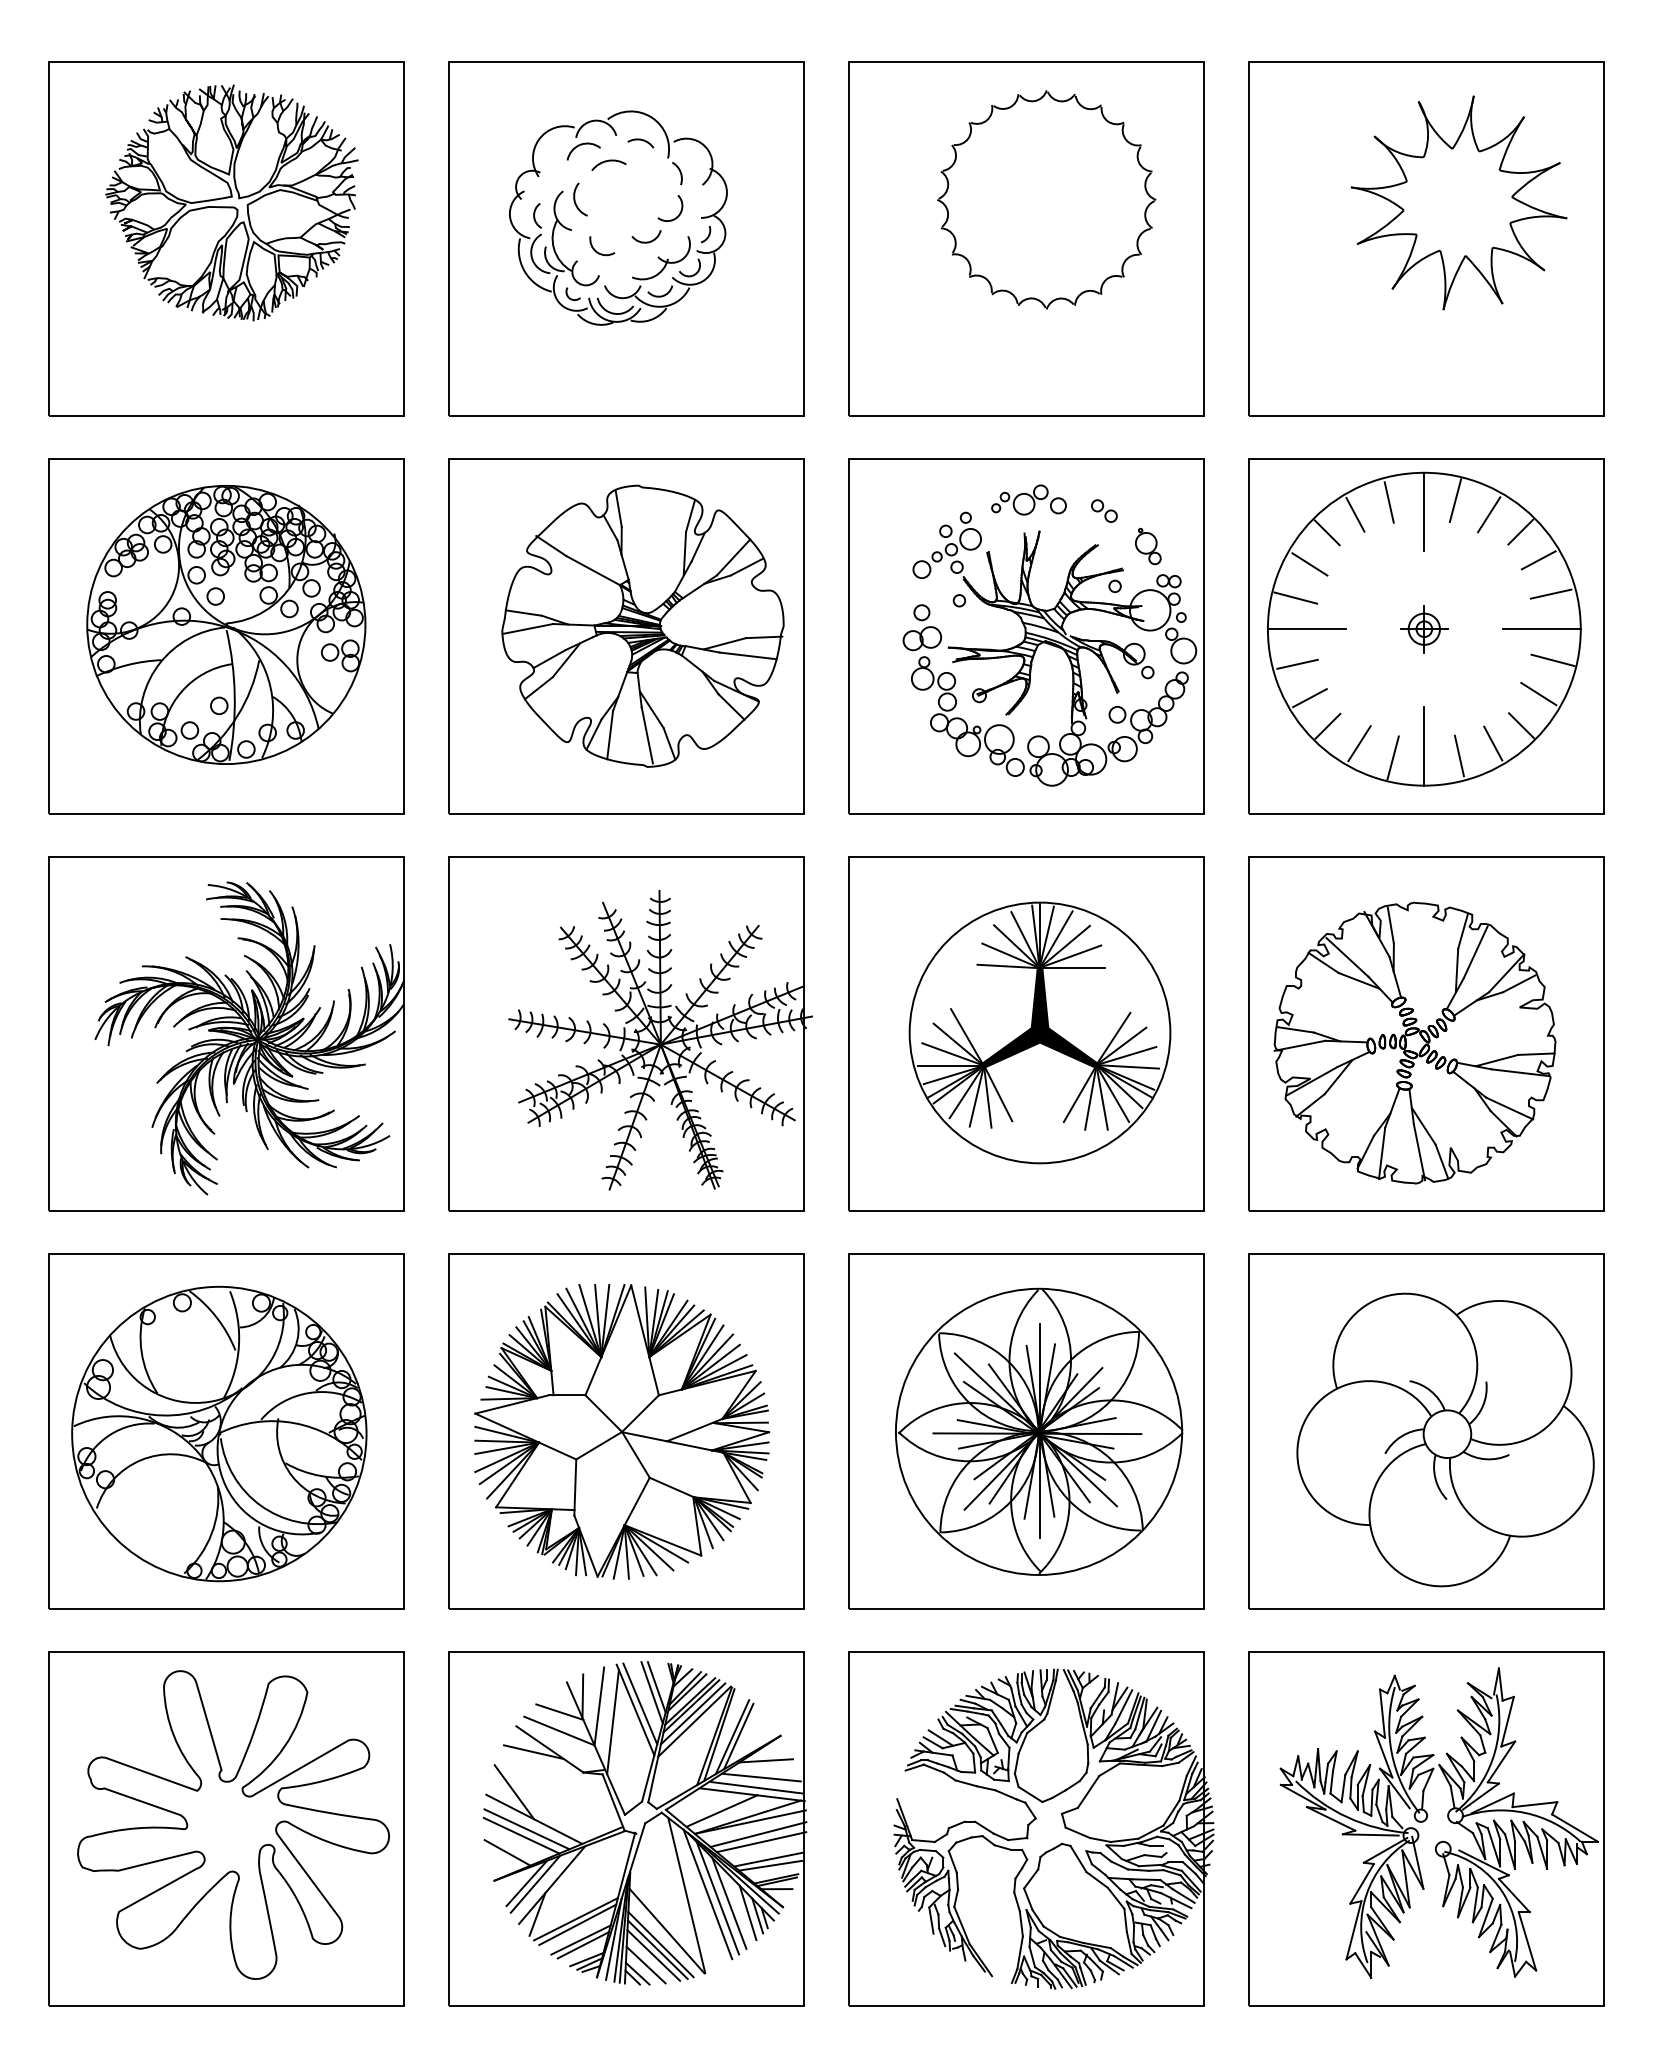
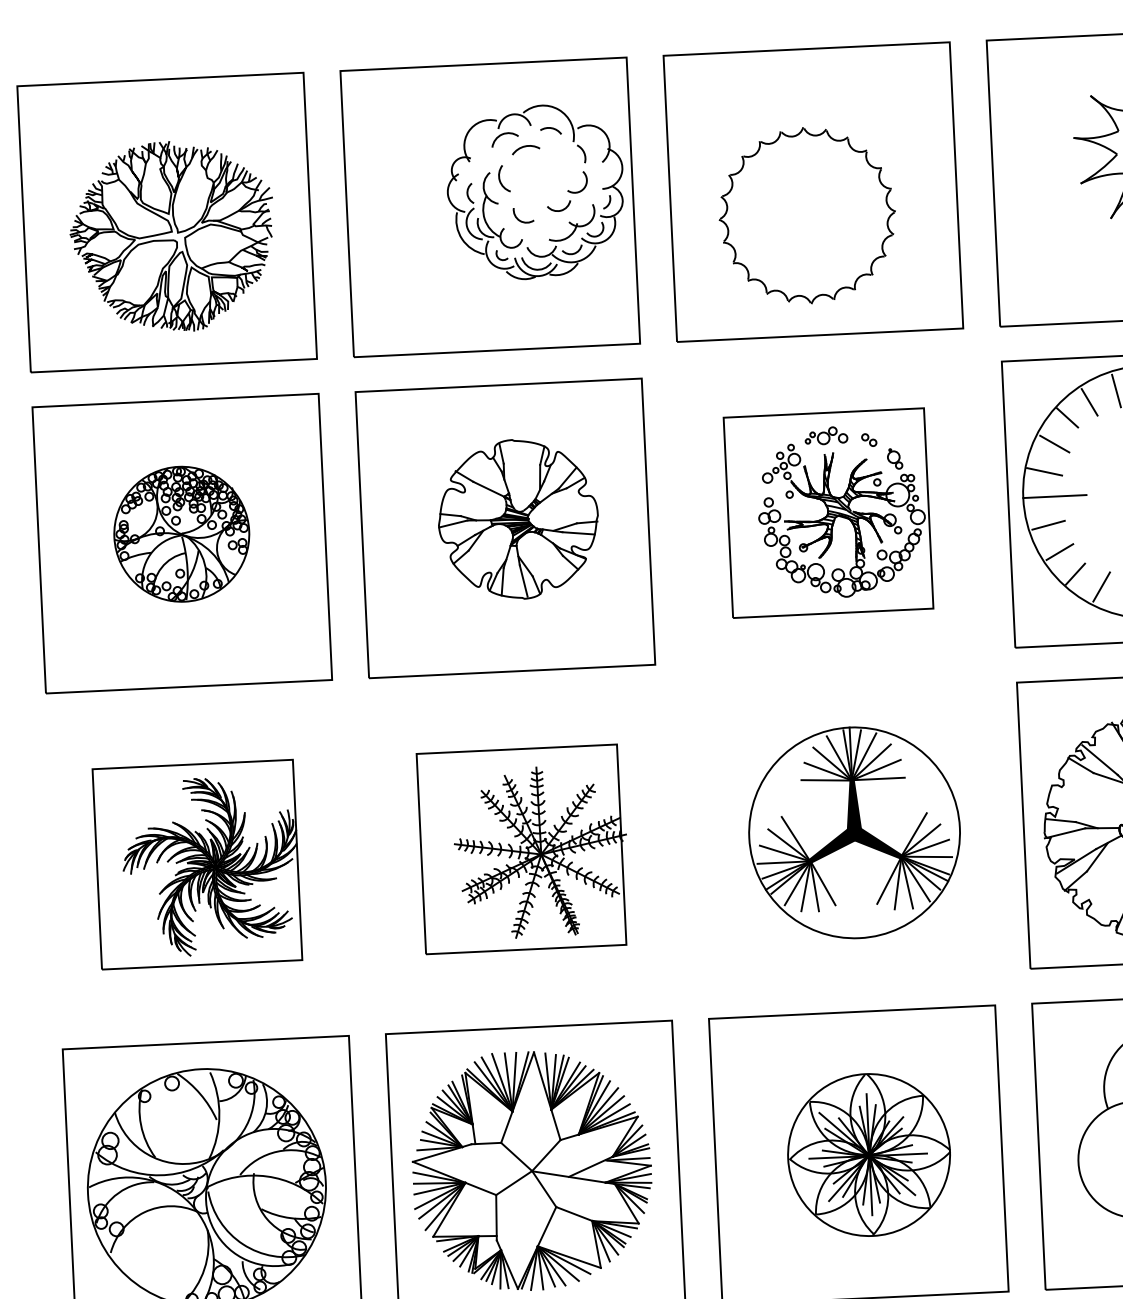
part: (1046, 199) -> (807, 215), moved
part: (231, 202) -> (171, 236), moved
part: (631, 236) -> (546, 206), moved
part: (226, 624) -> (181, 533), size x0.6
part: (642, 625) -> (517, 518), size x0.7
part: (1026, 636) -> (828, 513), size x0.7
part: (226, 1033) -> (197, 864), size x0.7
part: (630, 1033) -> (523, 848), size x0.7
part: (1026, 1033) -> (843, 833), removed
part: (1039, 1431) -> (869, 1154), size x0.7

